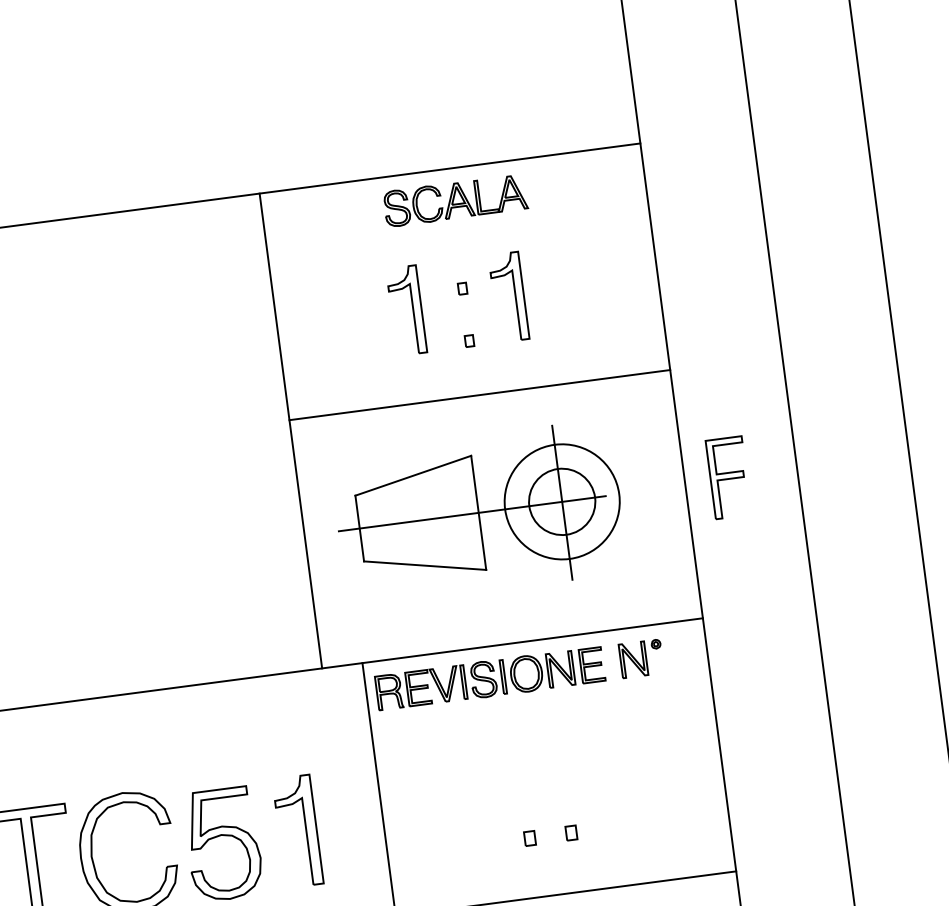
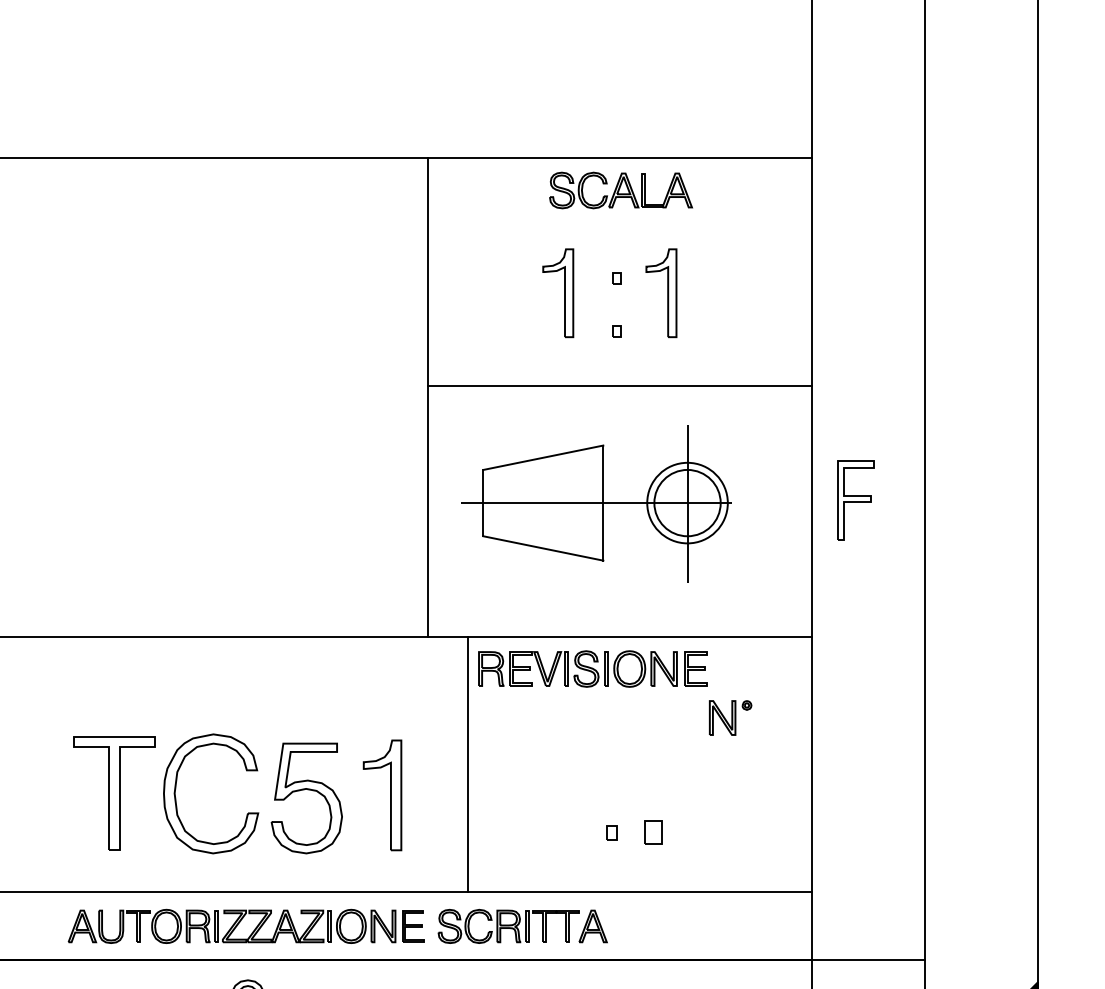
circle: (562, 501) -> (687, 502), size x0.7
part: (641, 658) -> (730, 717), moved
part: (571, 832) -> (653, 832), size x1.6

